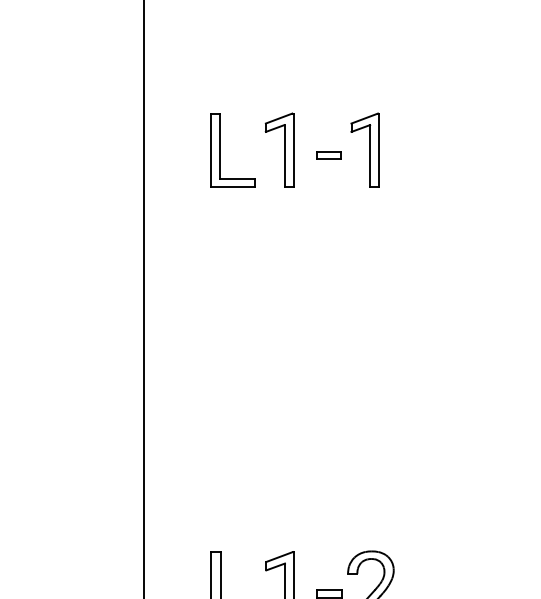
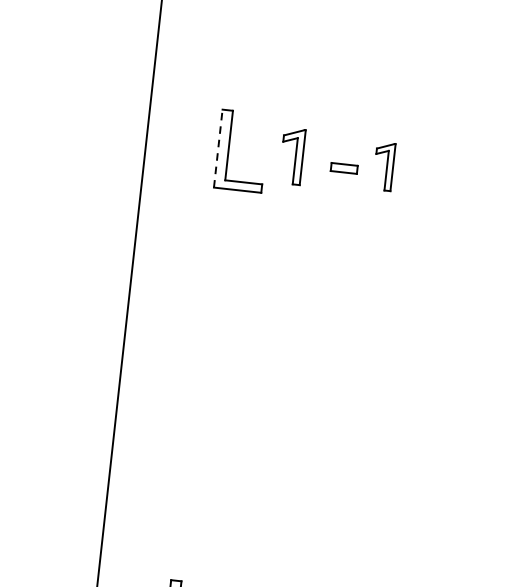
line: (210, 149) -> (218, 147), solid -> dashed
part: (279, 149) -> (292, 155), size x0.7
part: (364, 149) -> (383, 165), size x0.6

